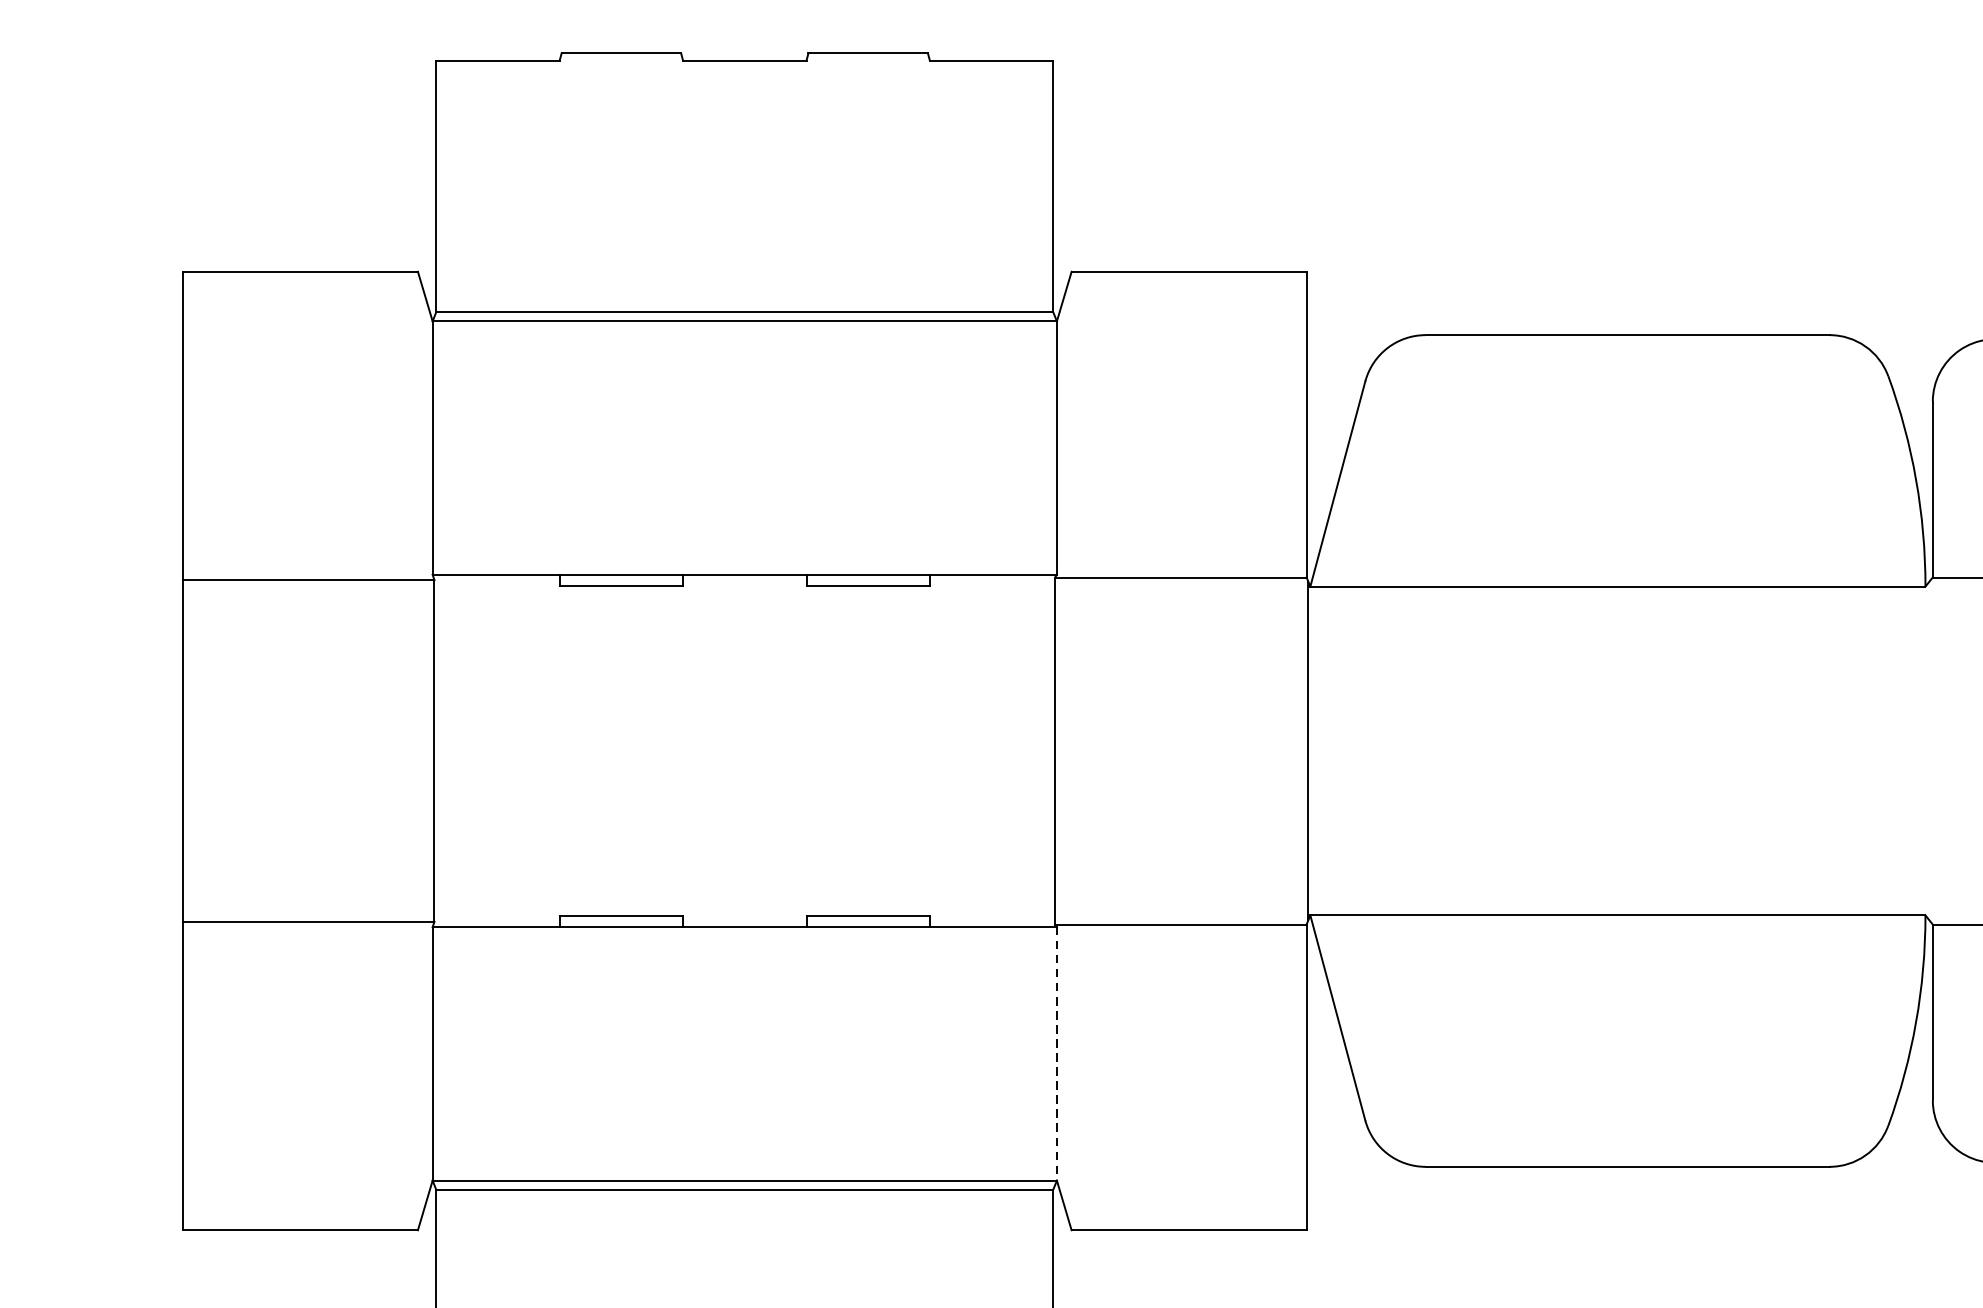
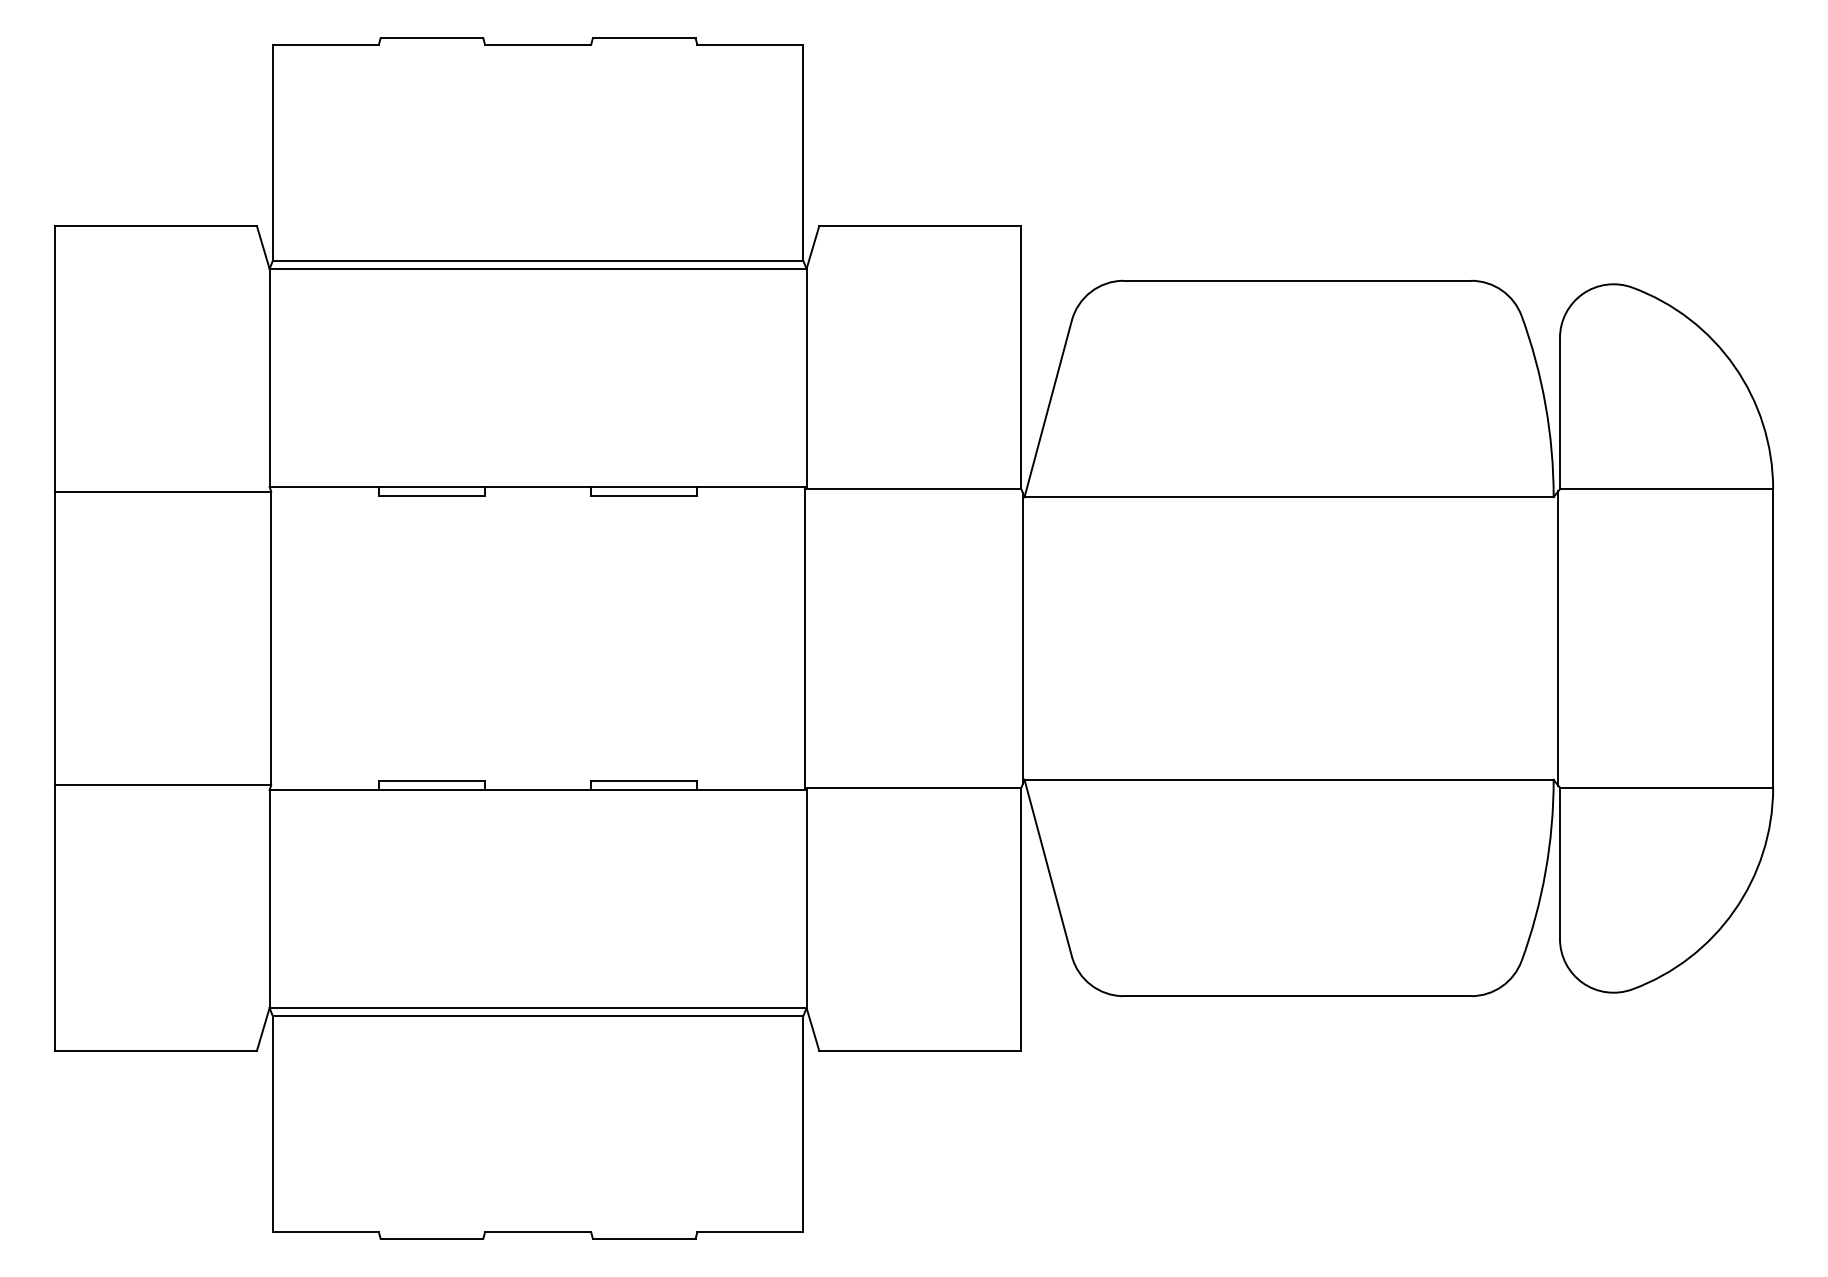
line: (1931, 751) -> (1558, 638), added
line: (1056, 1054) -> (806, 899), dashed -> solid

